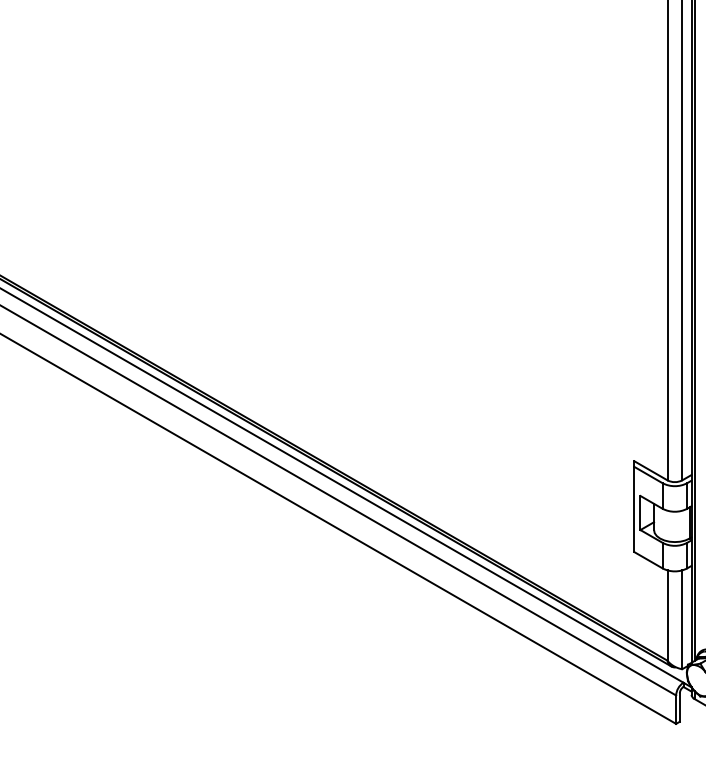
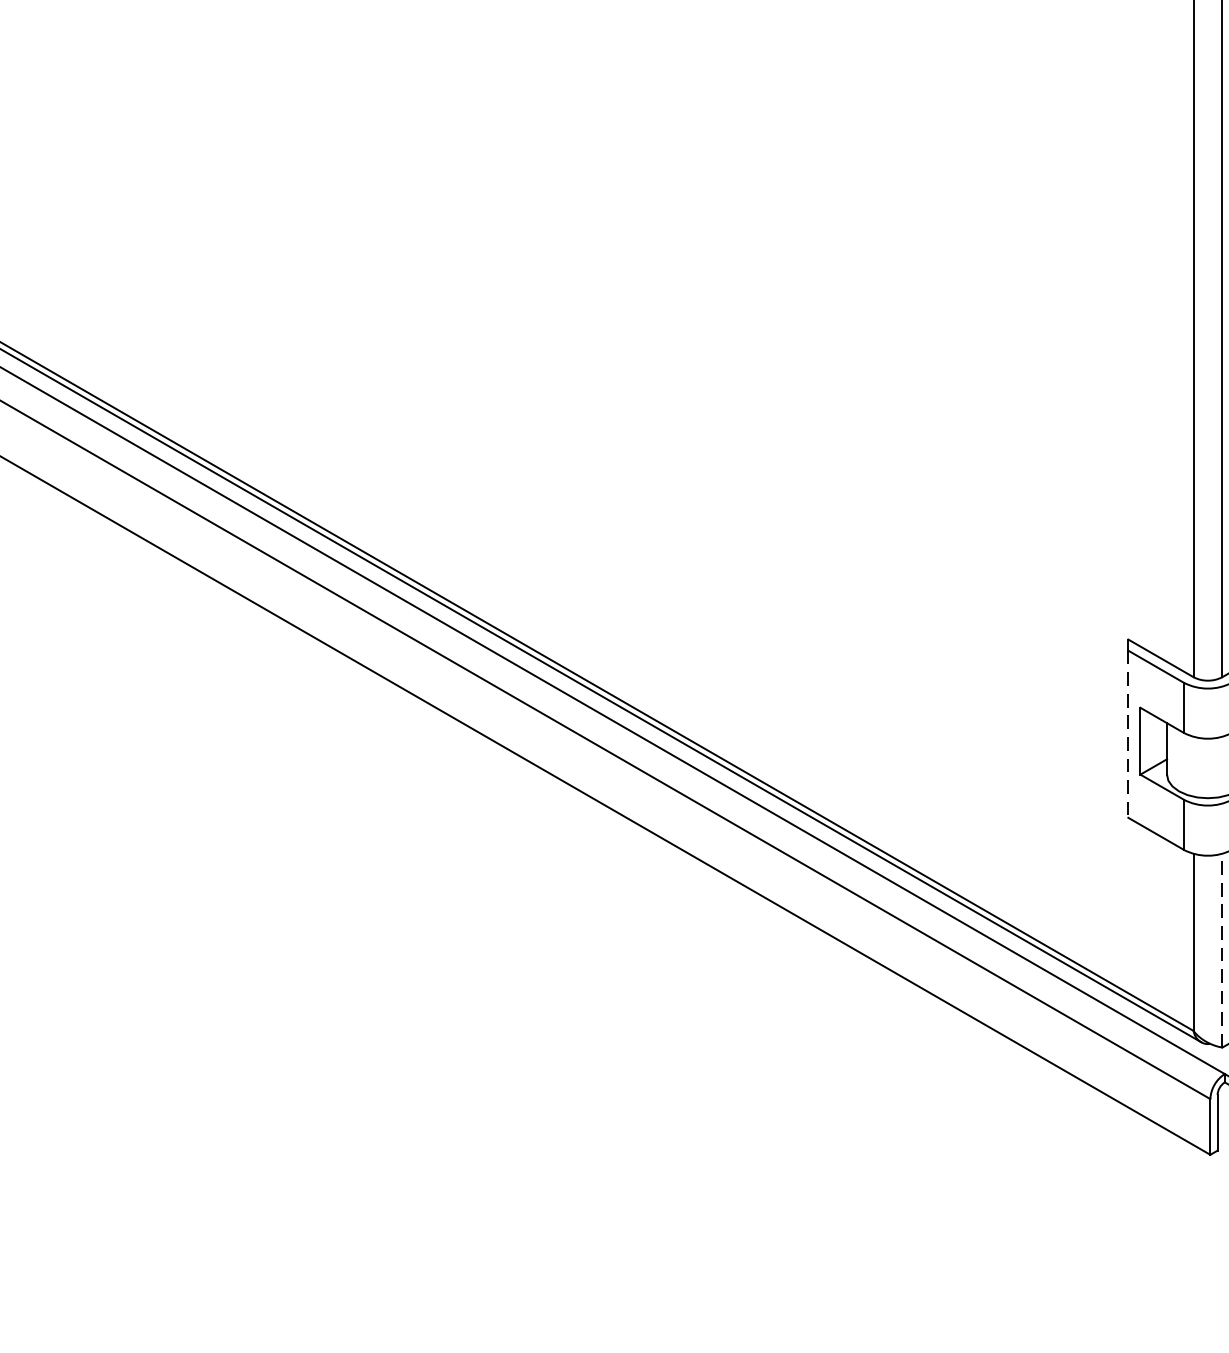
line: (634, 509) -> (1128, 734), solid -> dashed
line: (682, 619) -> (1222, 950), solid -> dashed

